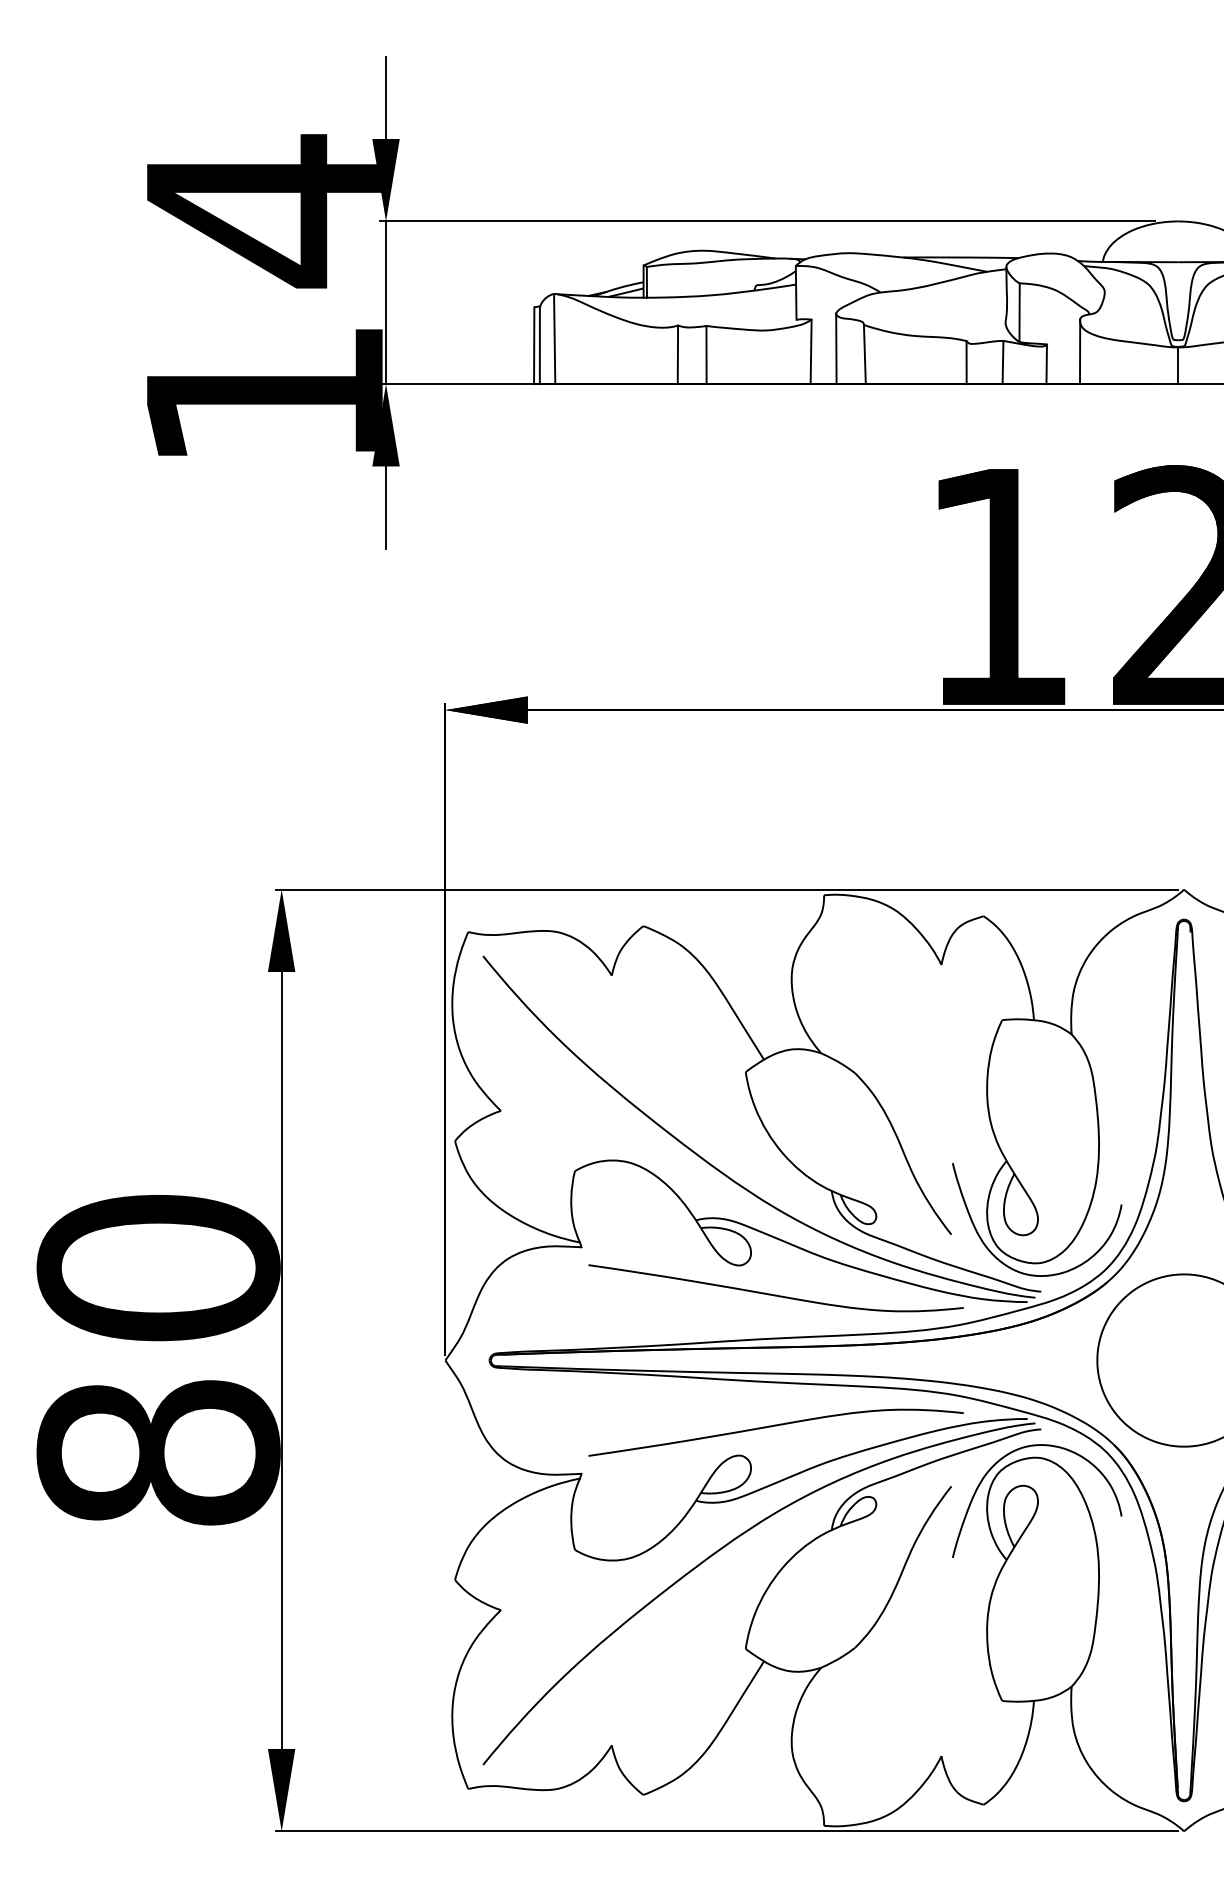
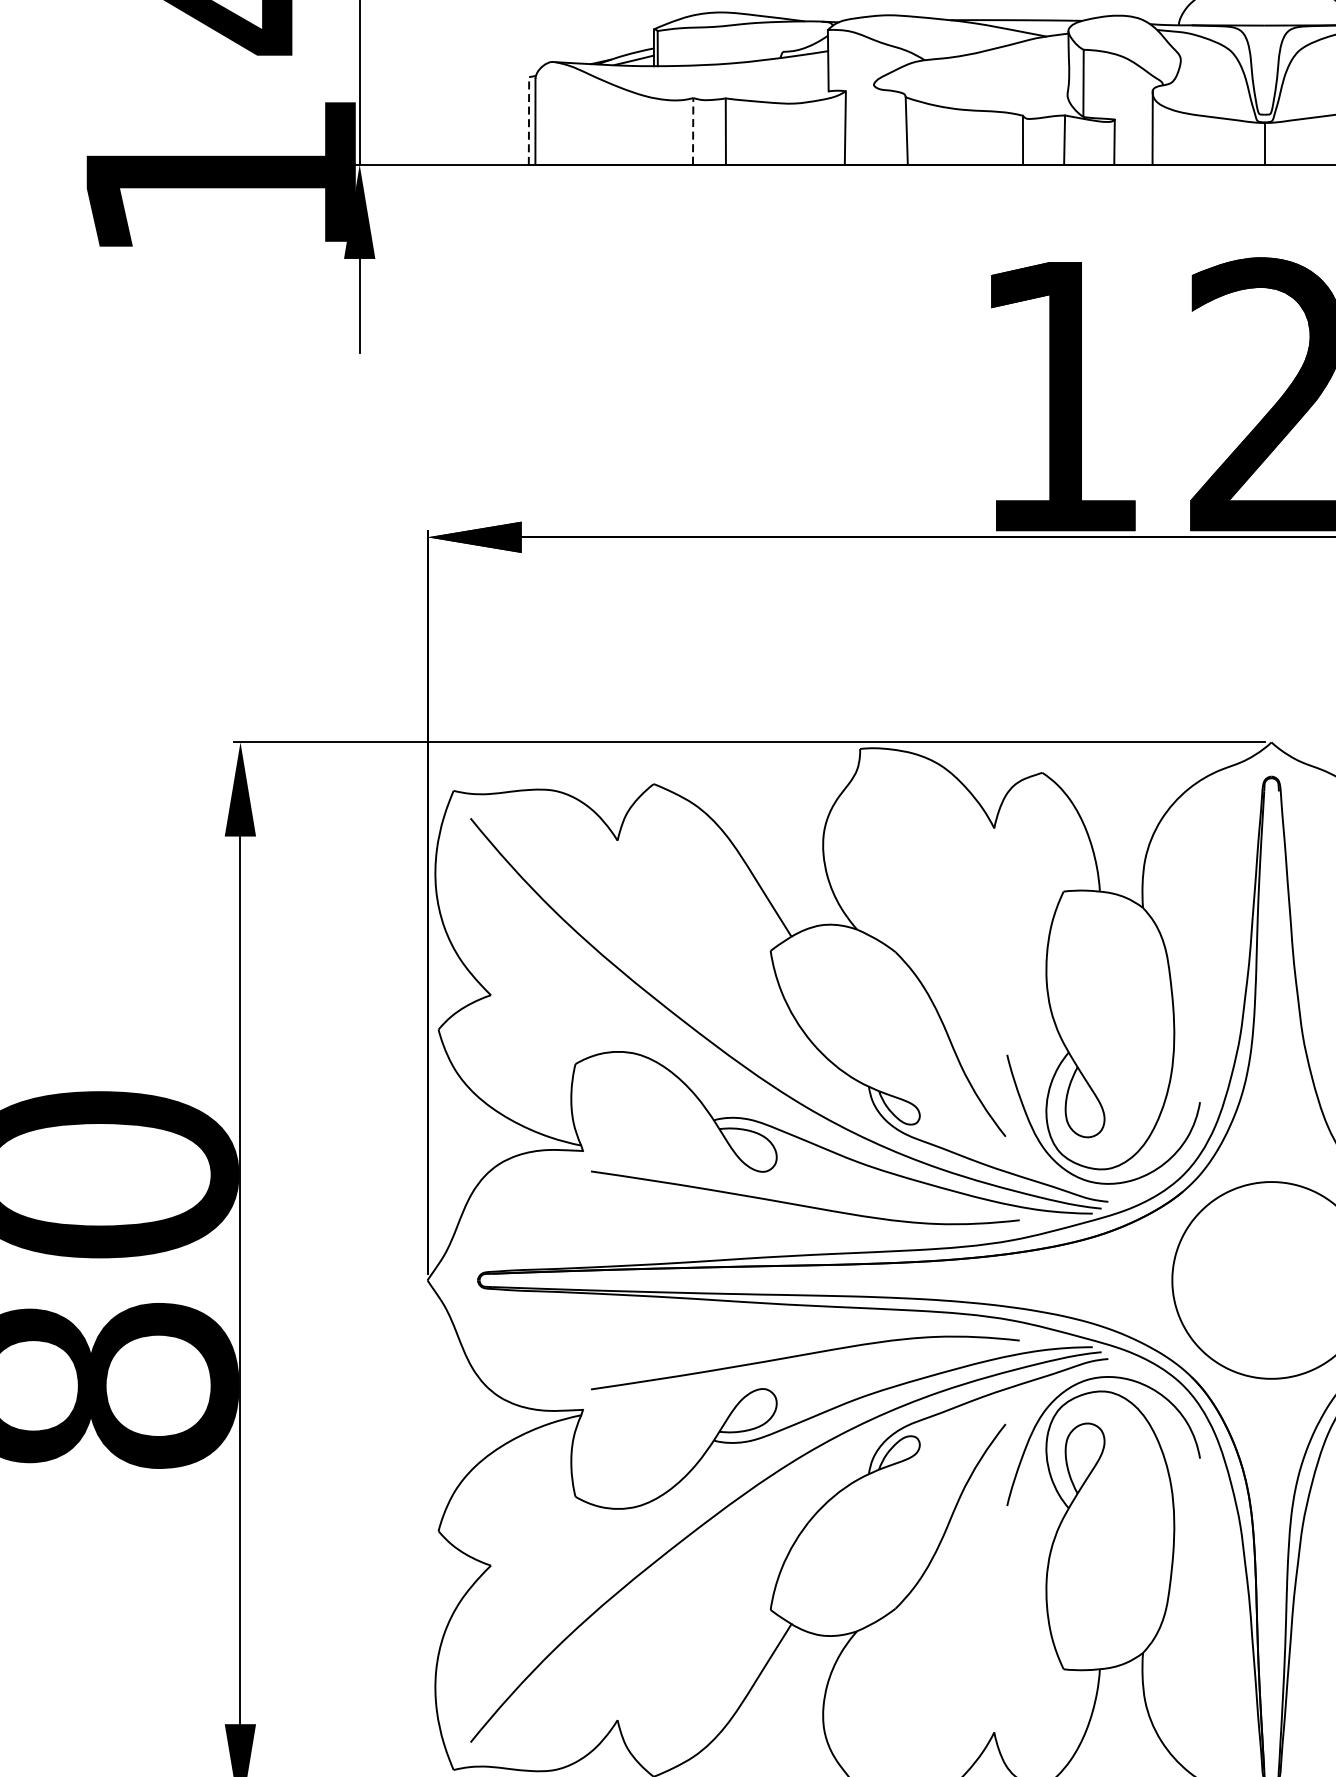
line: (554, 338) -> (552, 112), removed
line: (534, 345) -> (529, 120), solid -> dashed
line: (836, 348) -> (874, 124), removed
line: (677, 354) -> (692, 131), solid -> dashed

